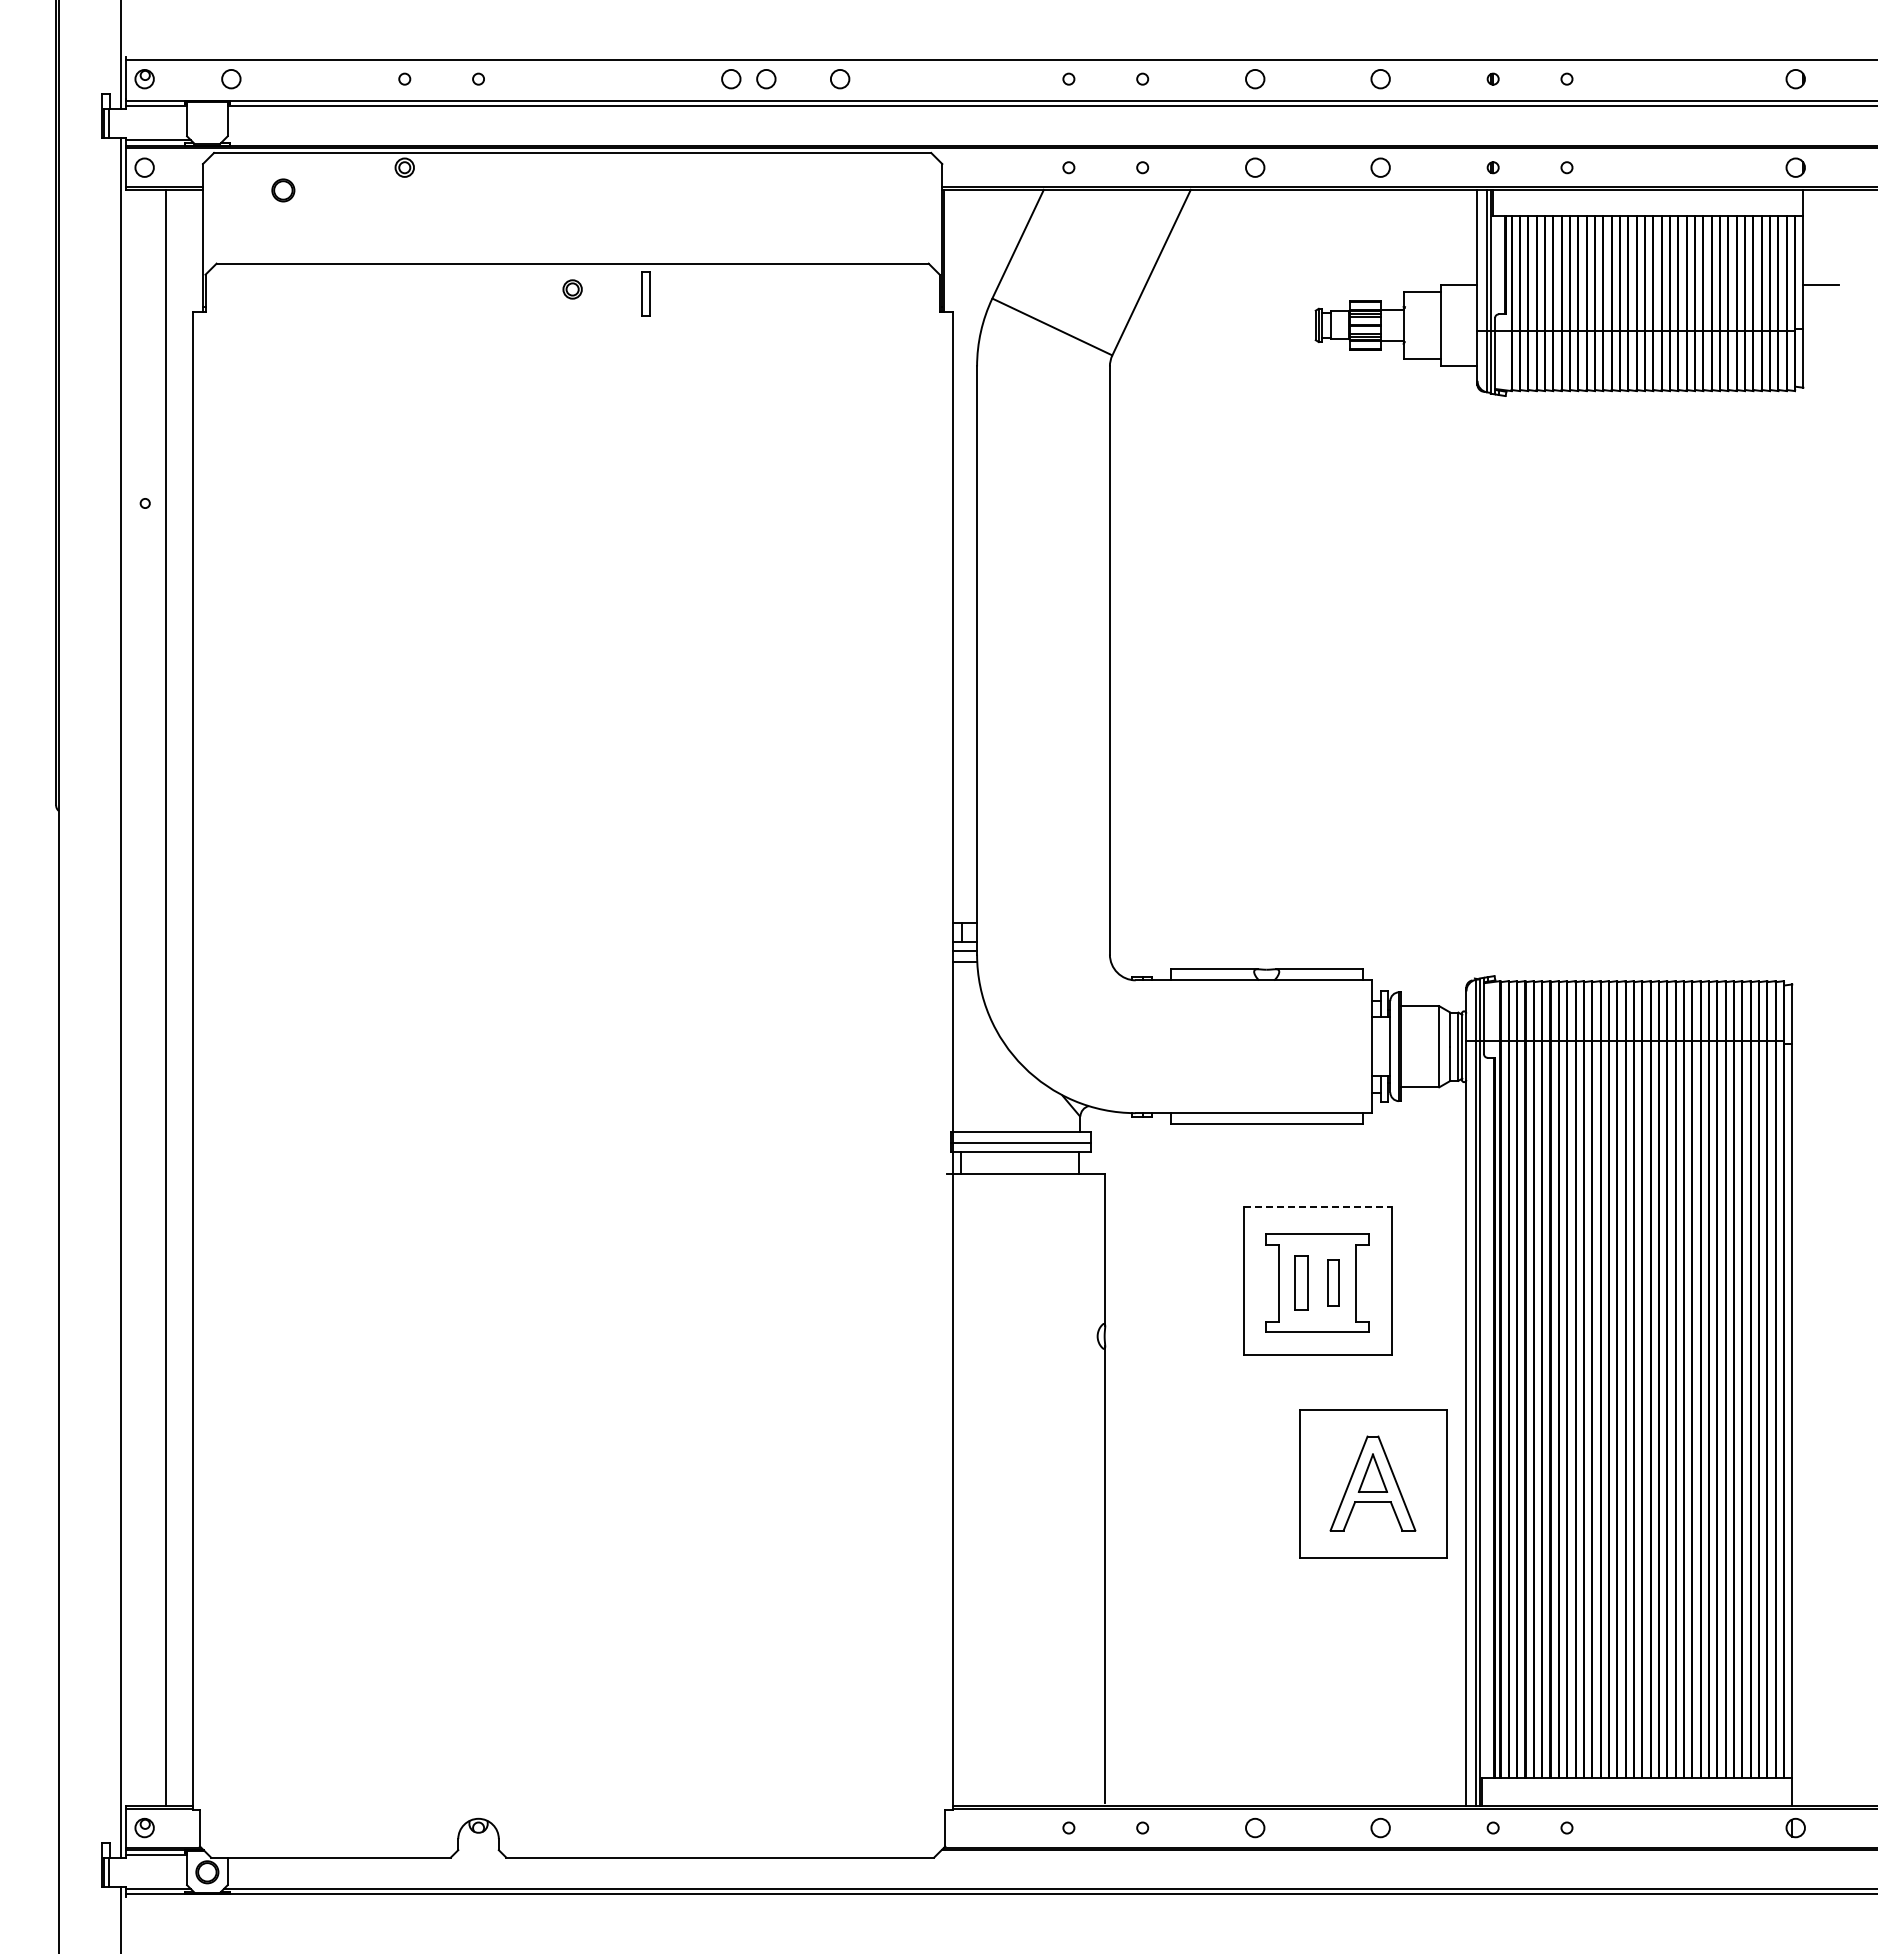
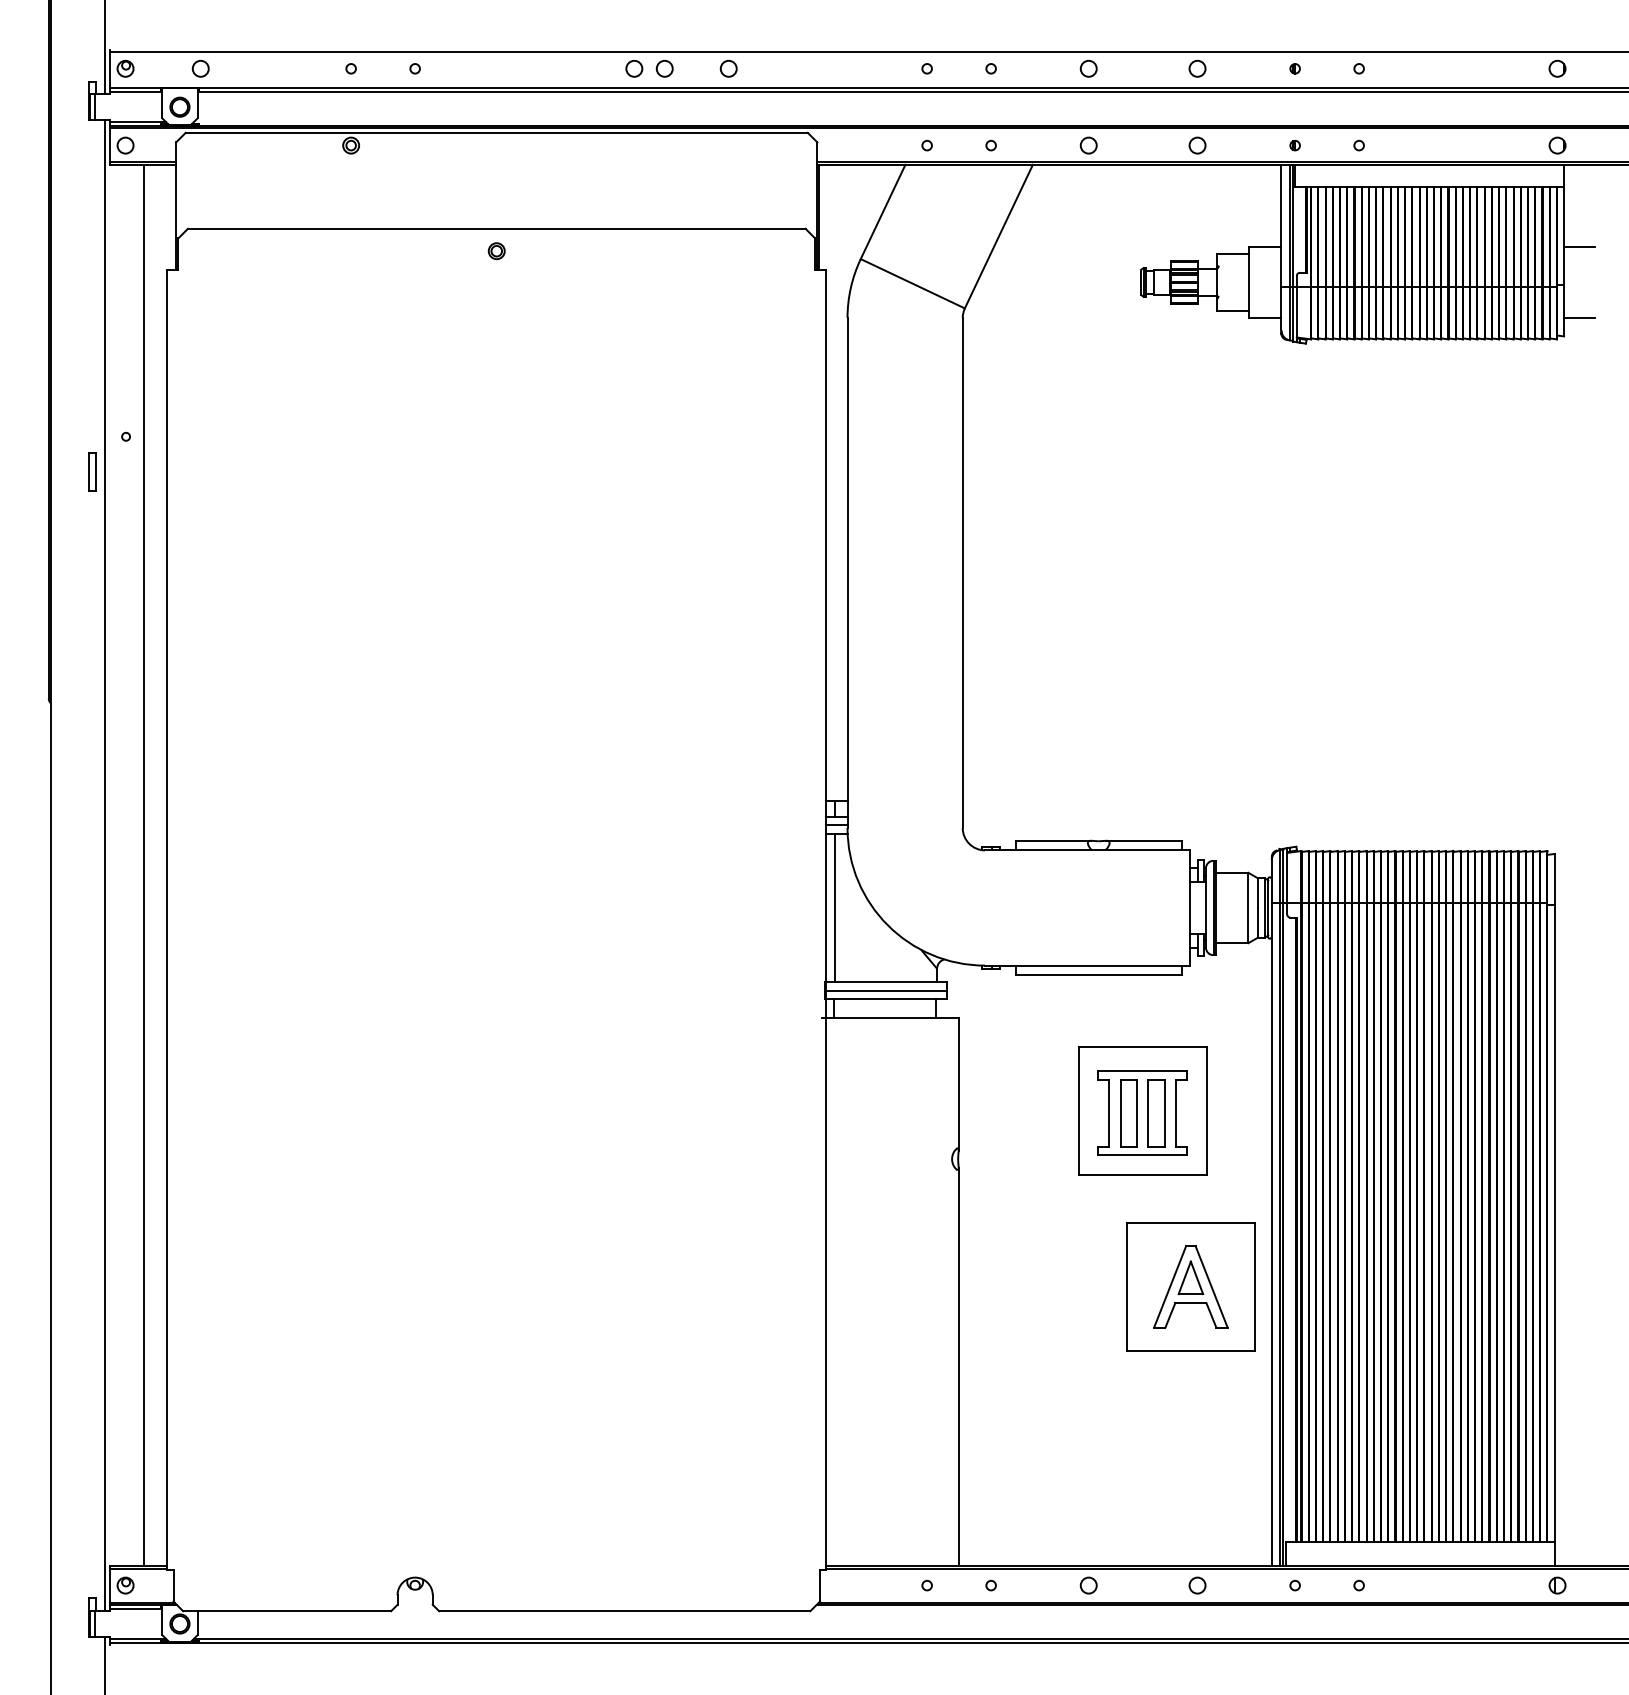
part: (283, 190) -> (180, 107), moved
part: (645, 293) -> (91, 471), moved
line: (1820, 366) -> (1579, 318), added
line: (962, 1046) -> (834, 907), added
line: (1317, 1207) -> (1142, 1047), dashed -> solid
part: (1301, 1283) -> (1128, 1113), size x1.43
part: (1333, 1283) -> (1156, 1113), size x1.67

